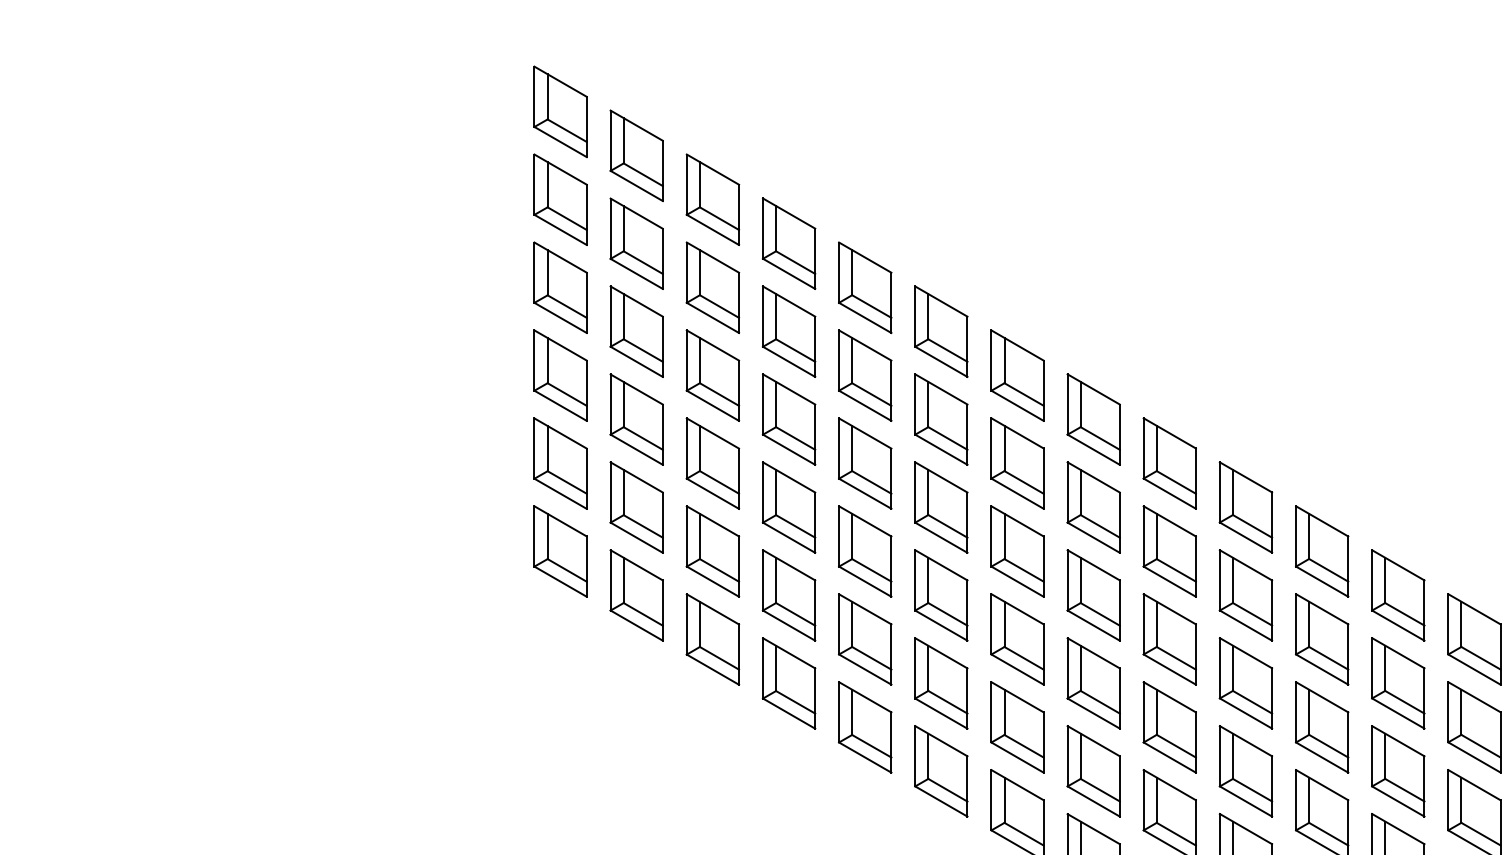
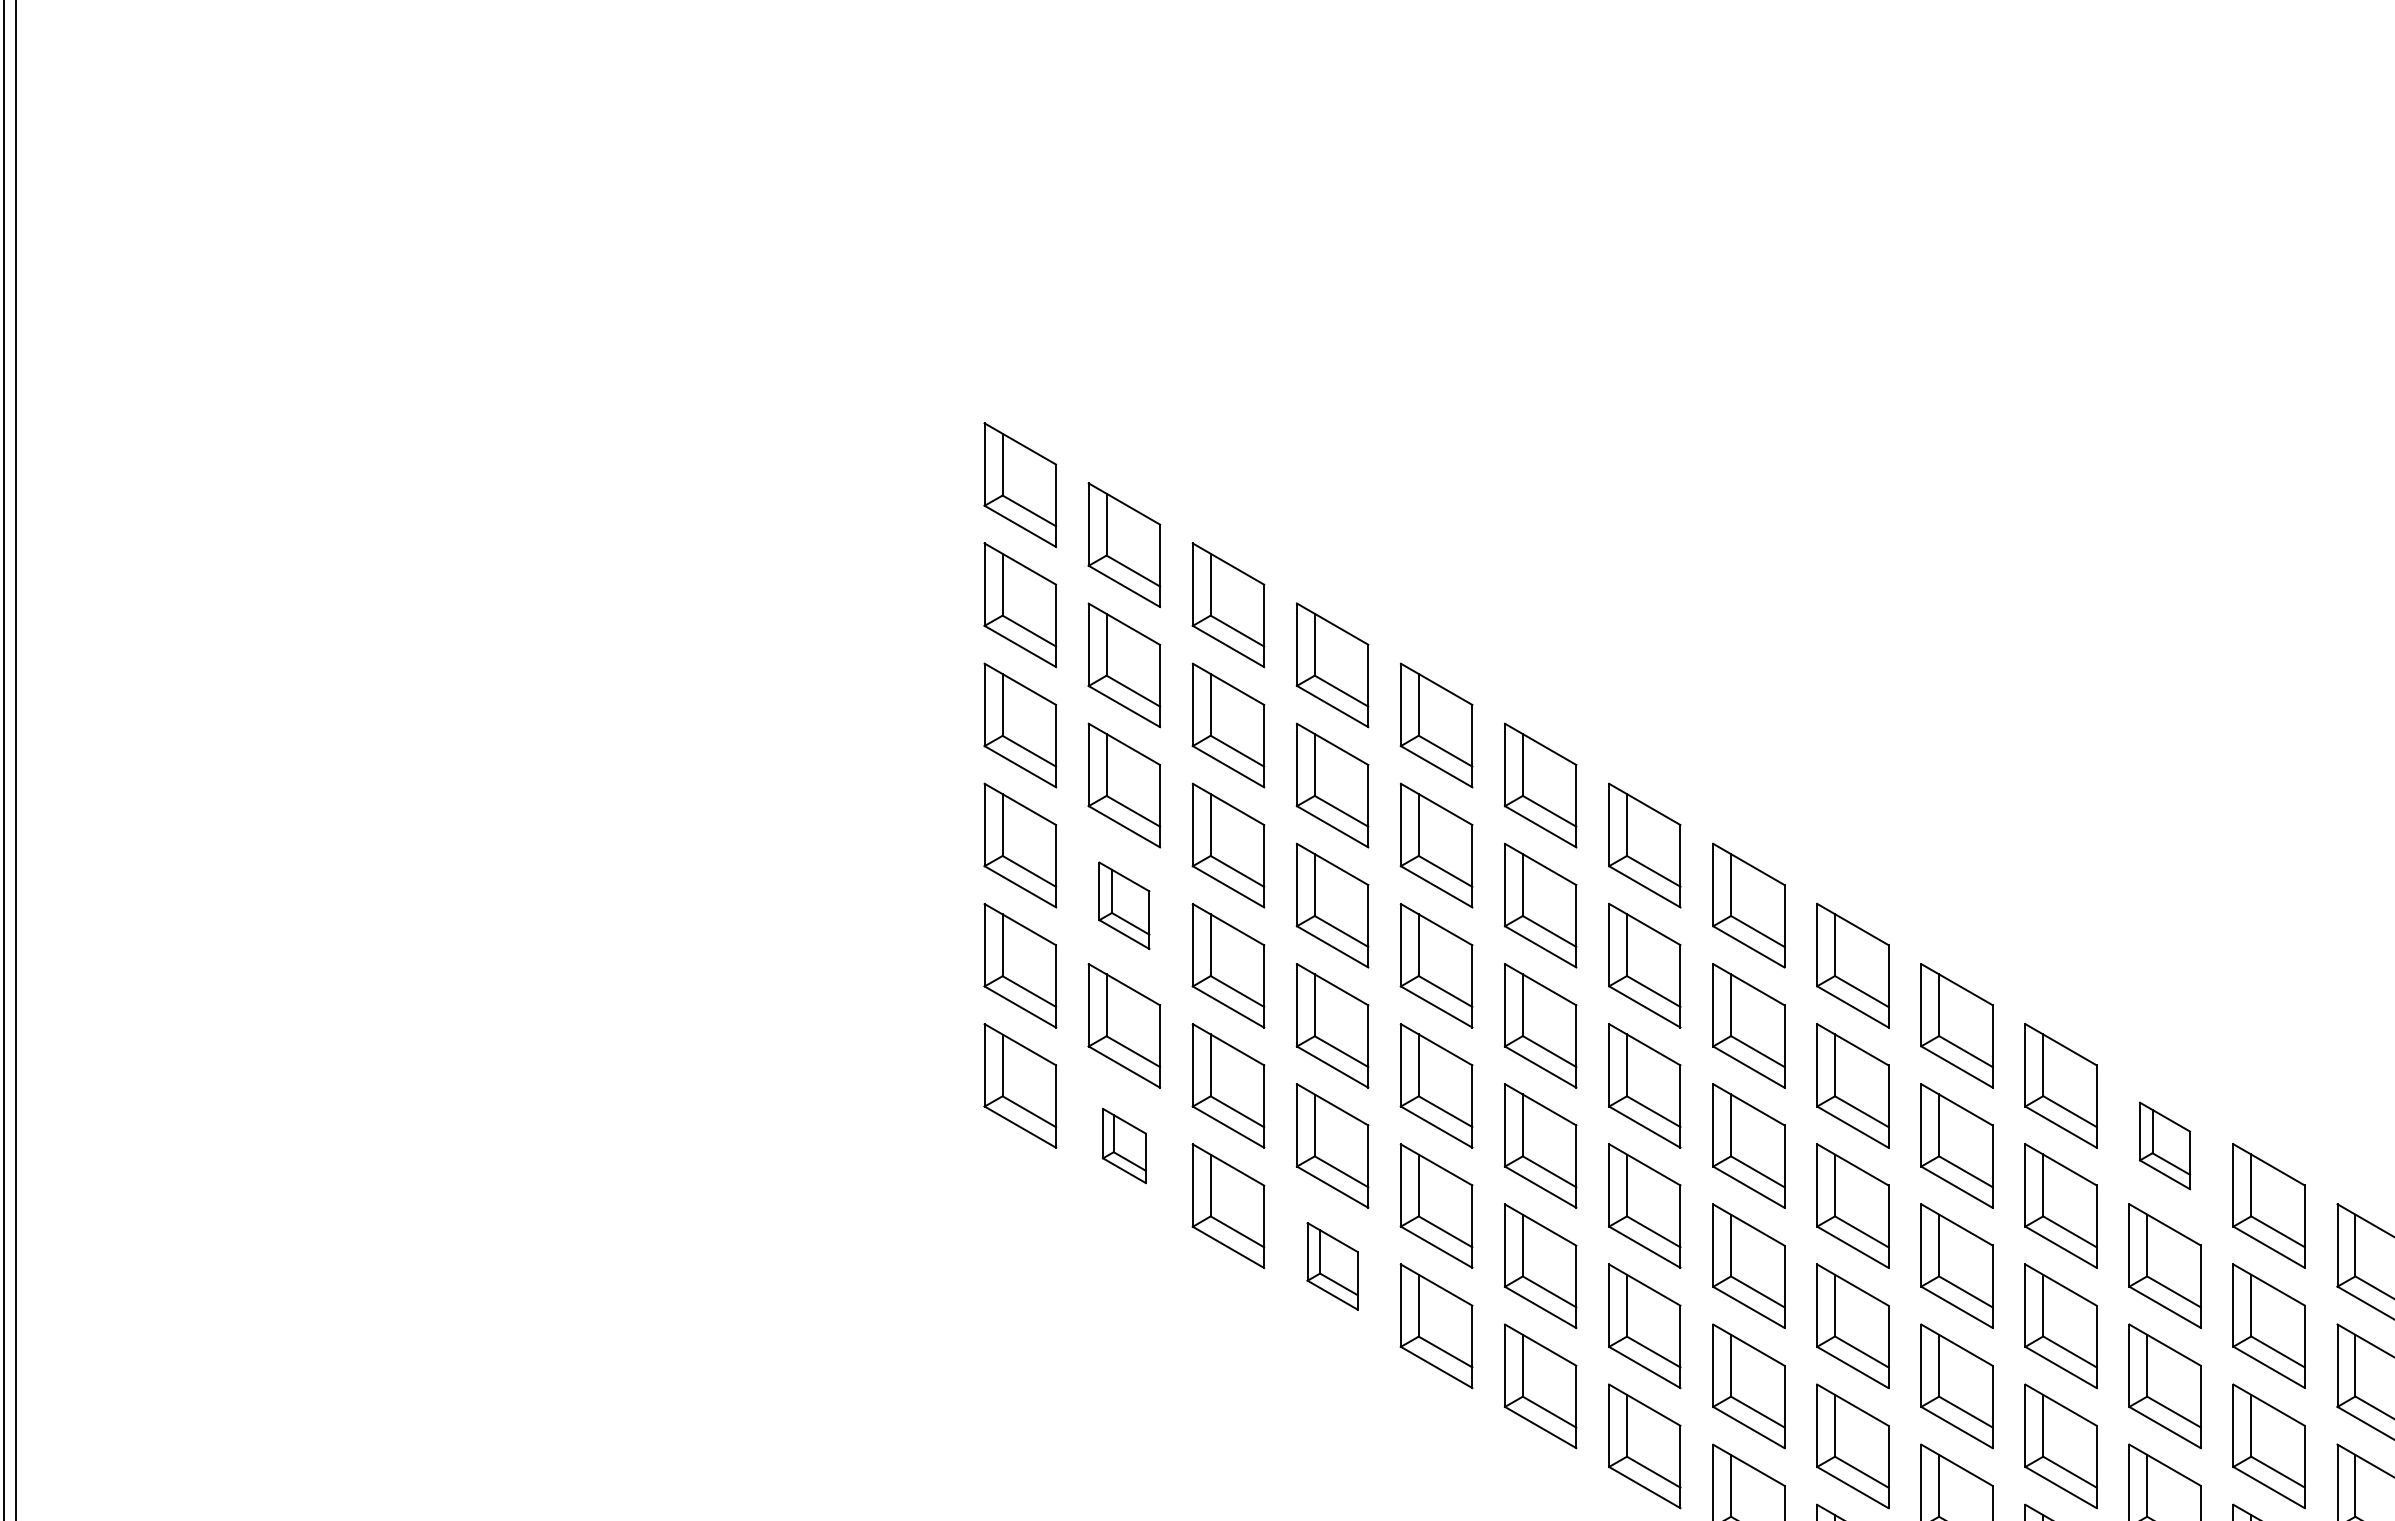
part: (636, 419) -> (1124, 905), size x0.7
part: (636, 595) -> (1124, 1145), size x0.6
part: (1397, 595) -> (2164, 1145), size x0.7
part: (789, 683) -> (1332, 1266), size x0.7

